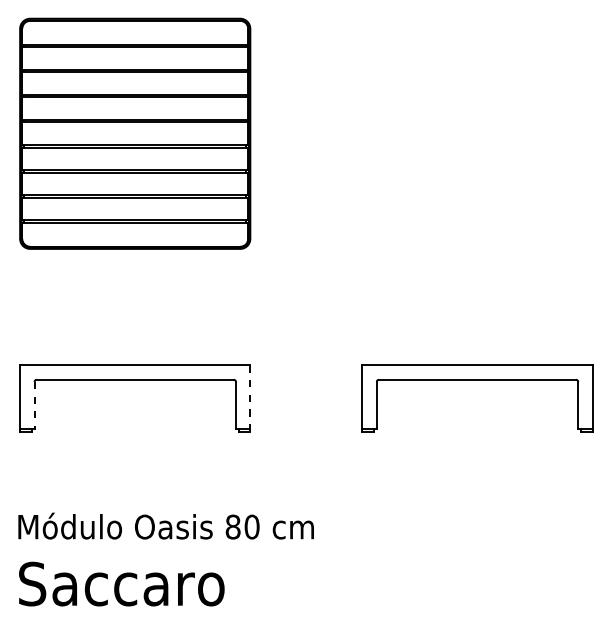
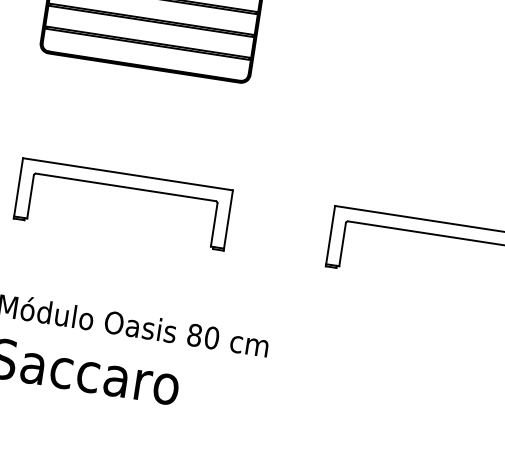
line: (250, 398) -> (228, 220), dashed -> solid
line: (34, 405) -> (30, 196), dashed -> solid

